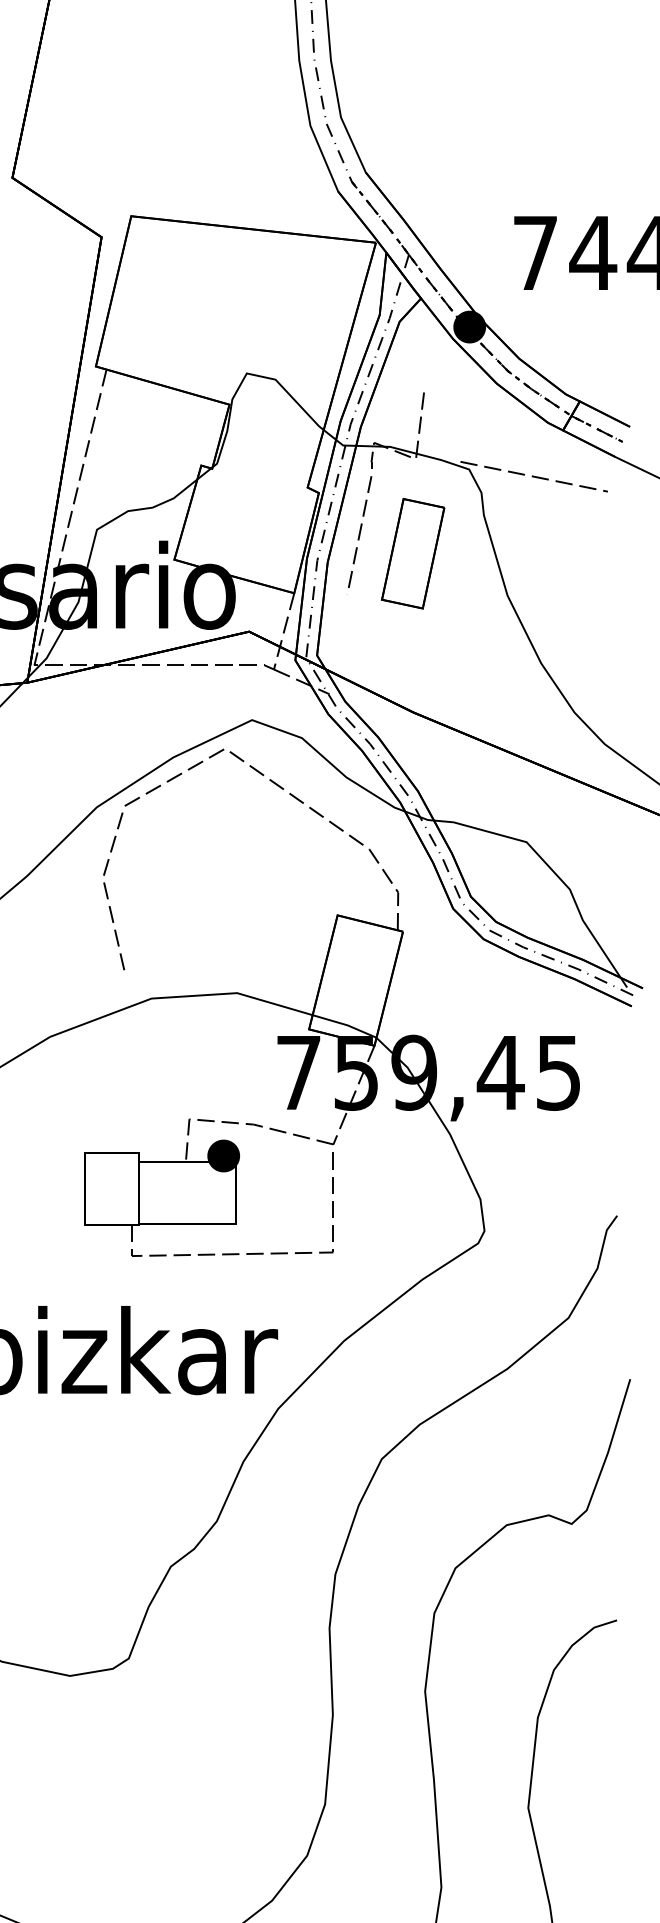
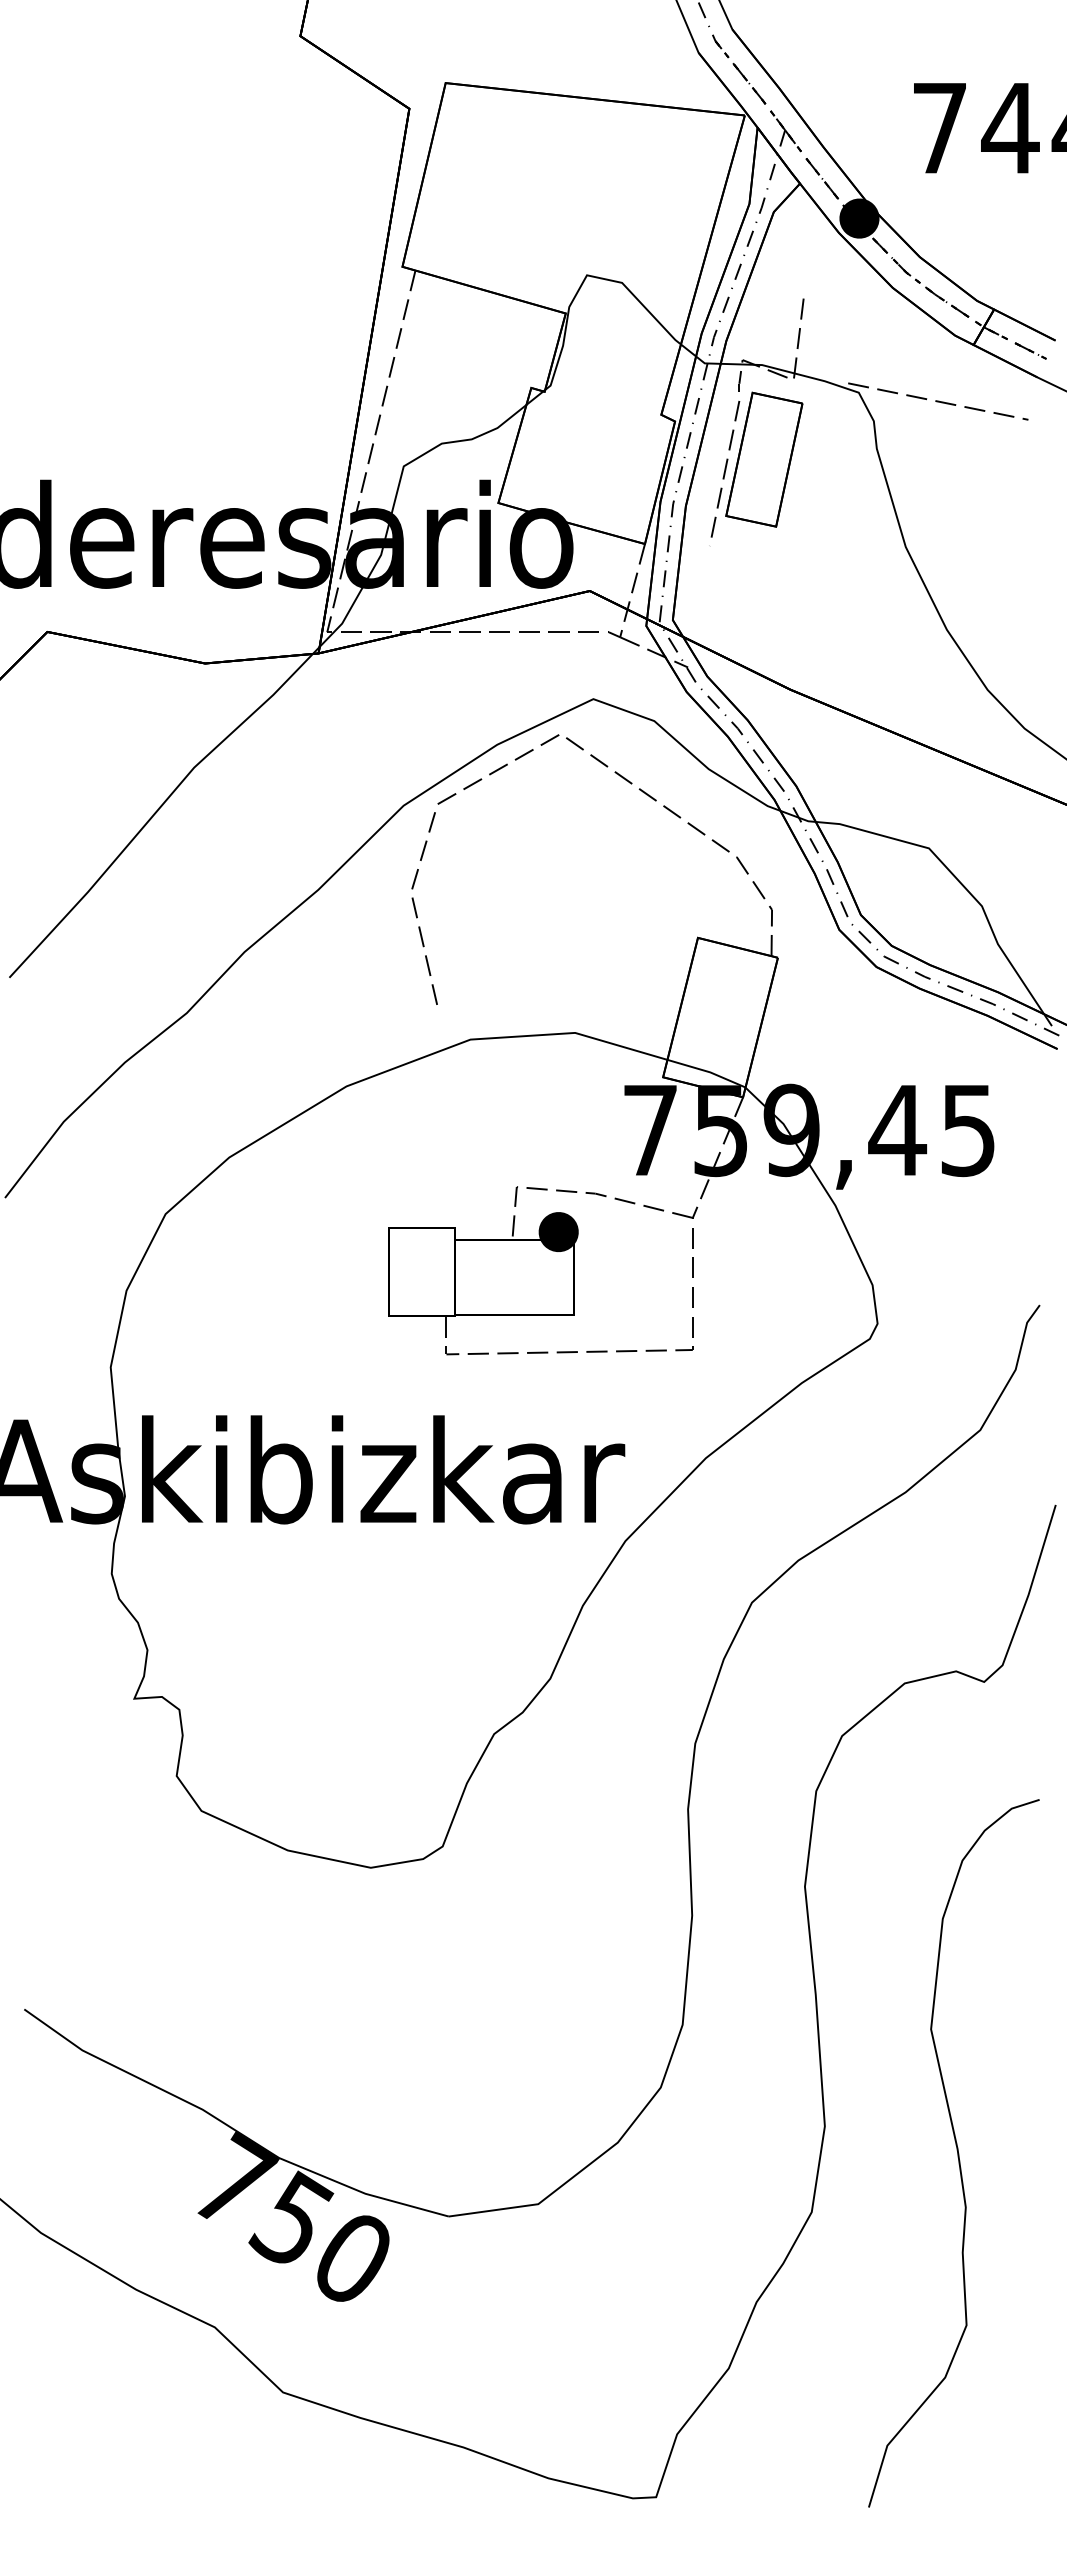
part: (413, 553) -> (764, 459), moved

